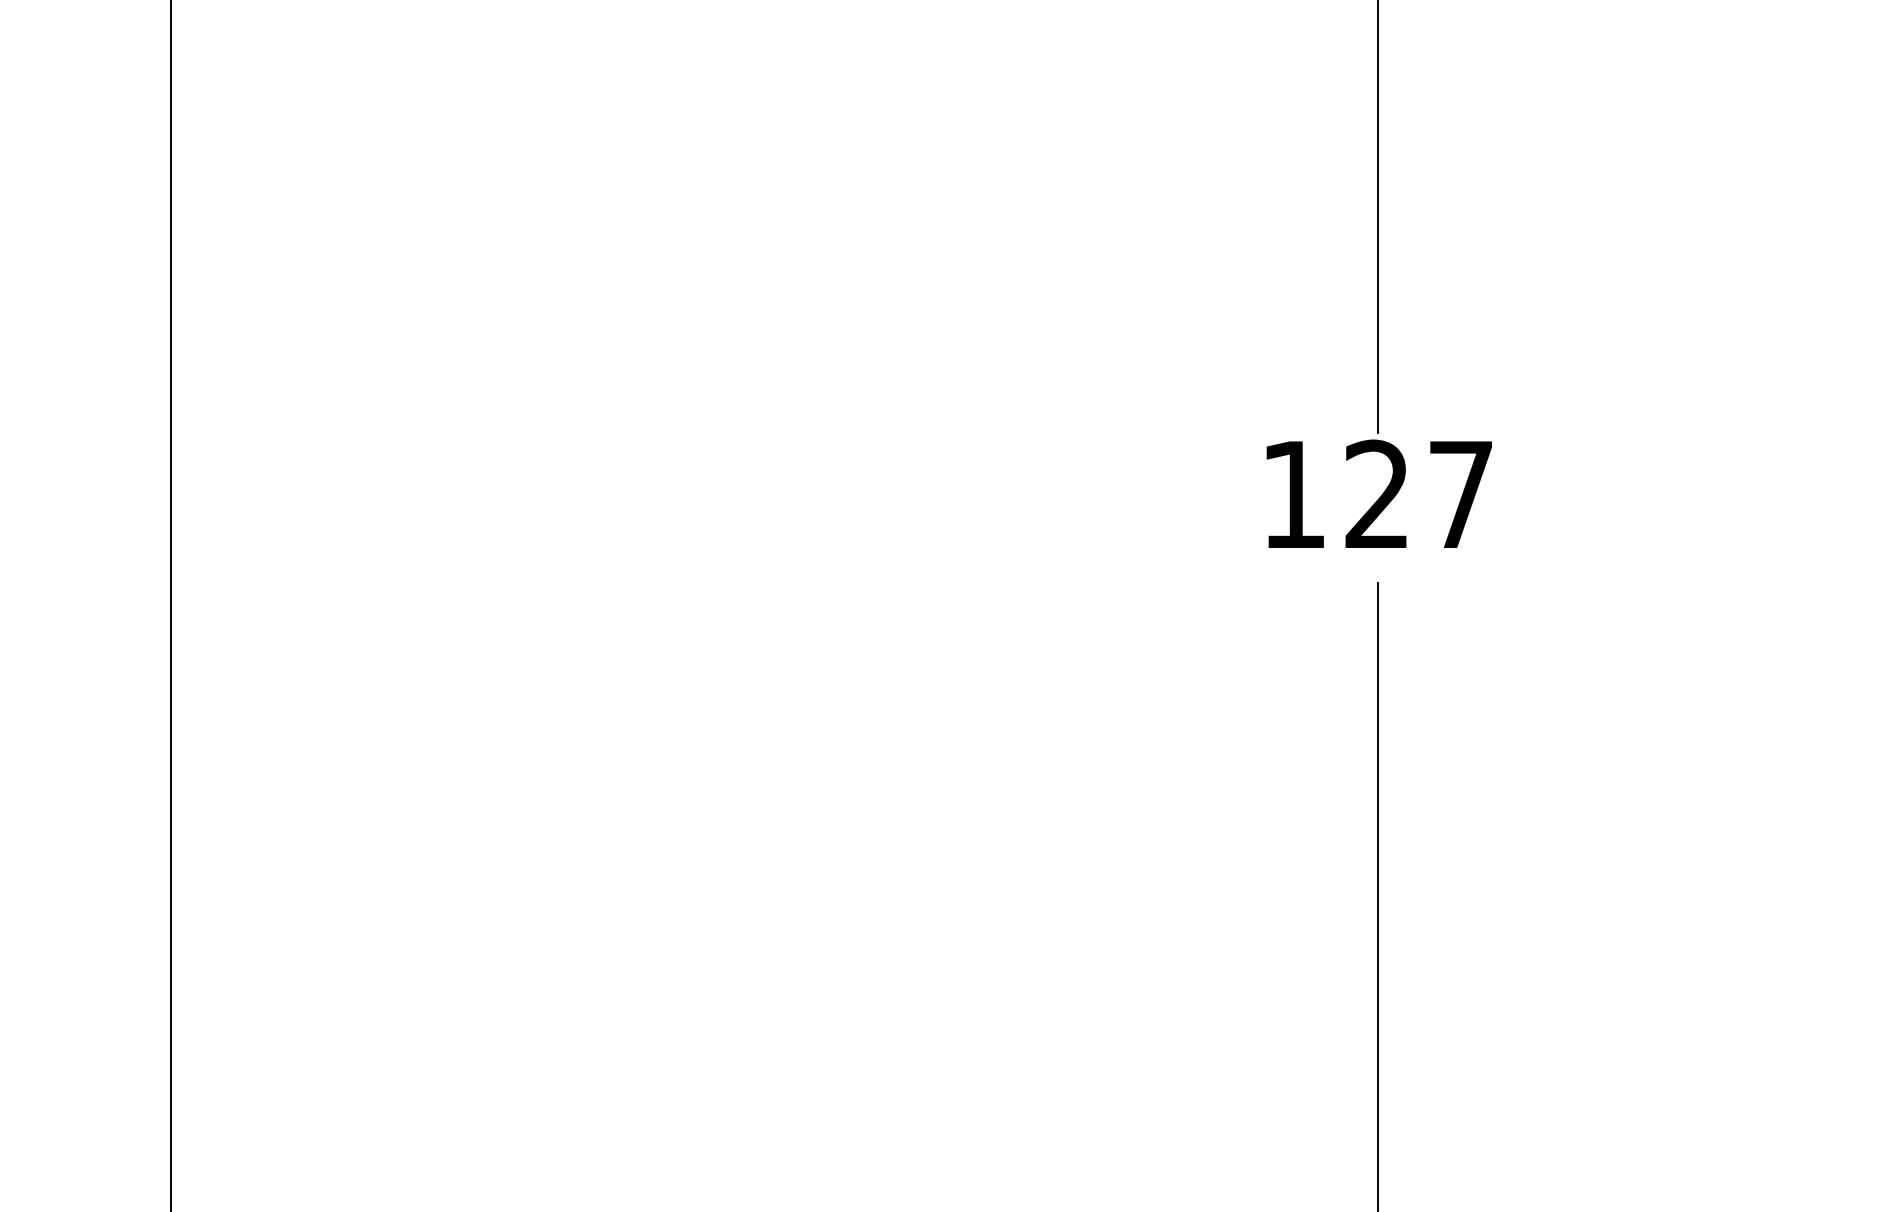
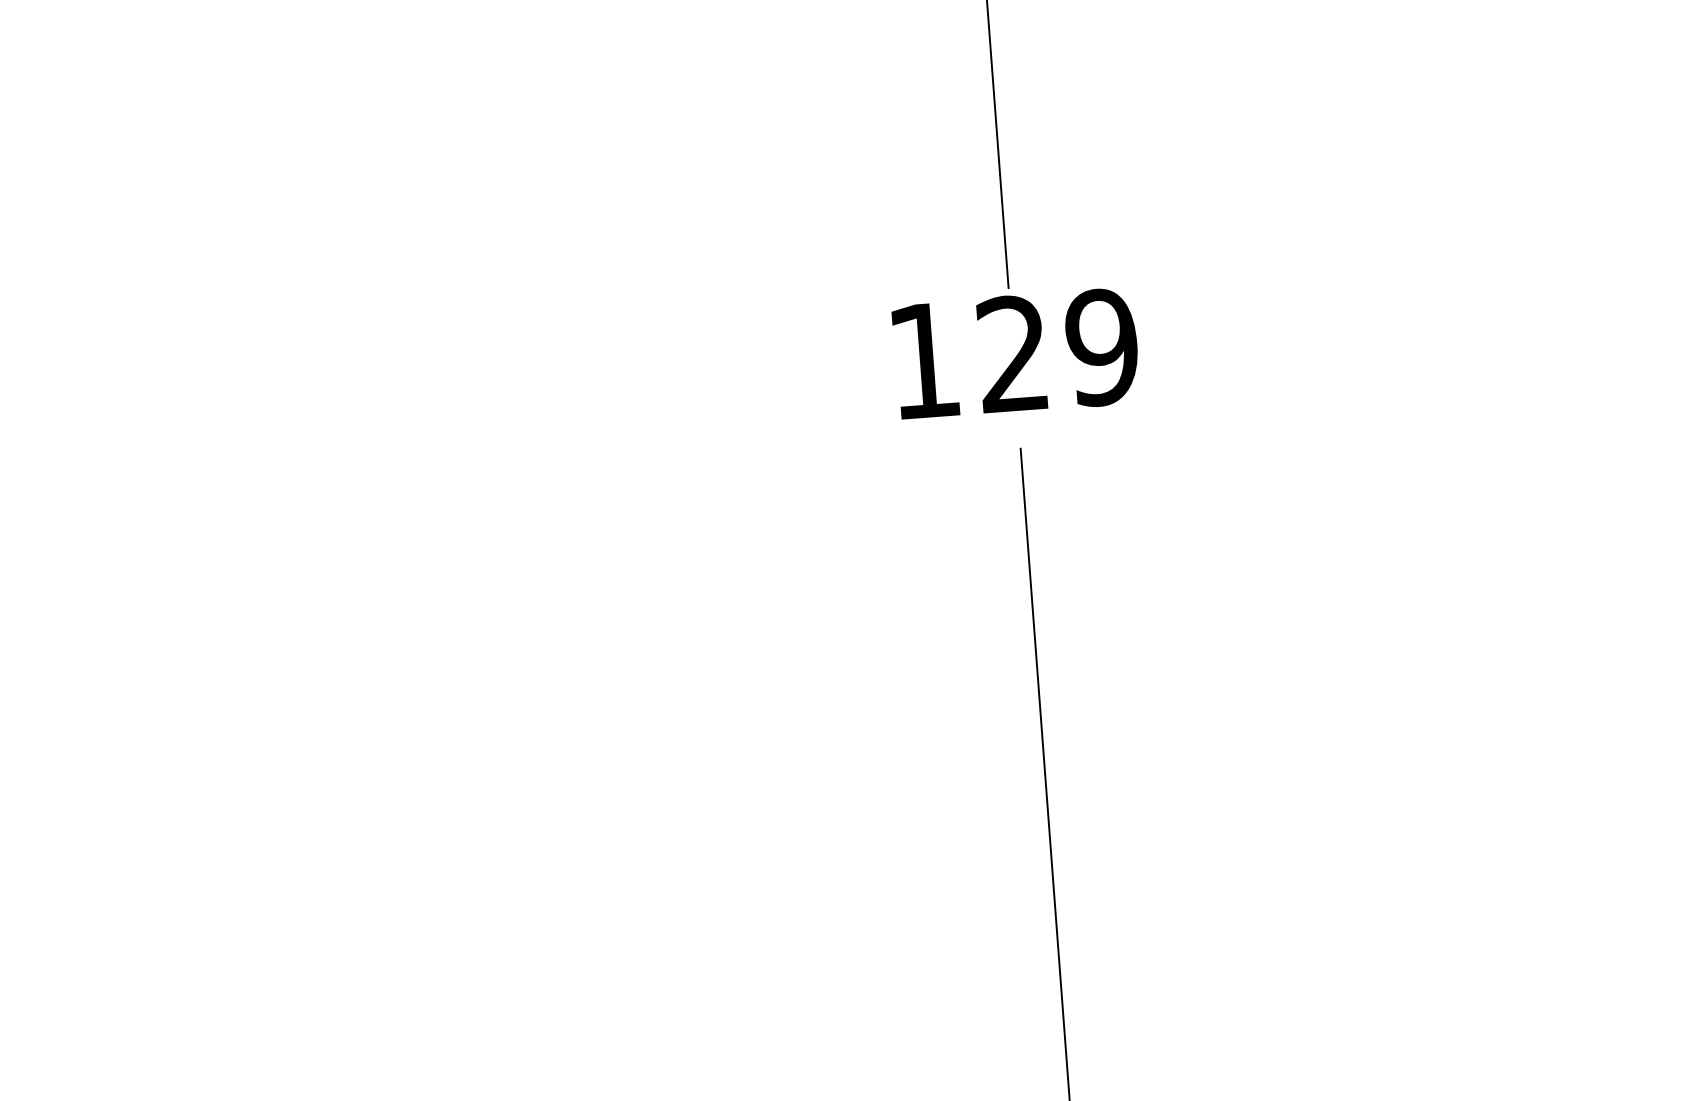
text: (1460, 494) -> (1101, 347), 127 -> 129

